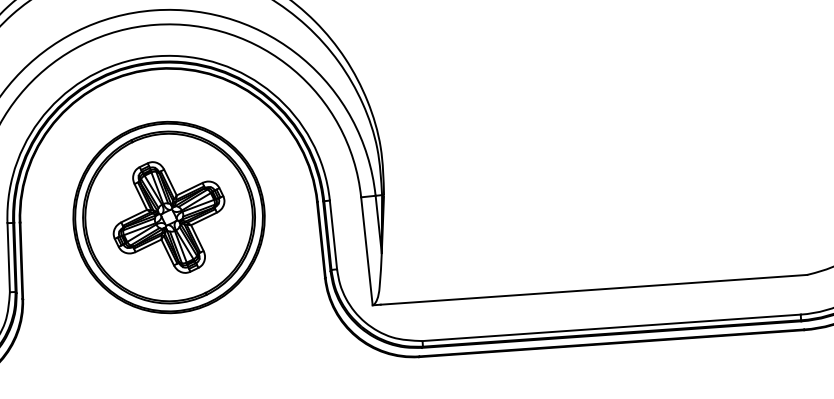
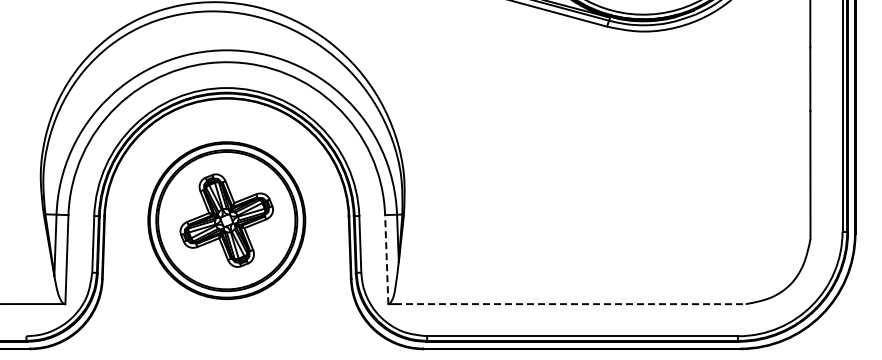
line: (366, 251) -> (386, 259), solid -> dashed
line: (594, 290) -> (570, 304), solid -> dashed

